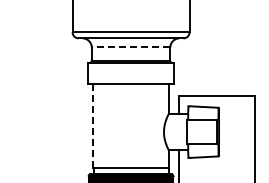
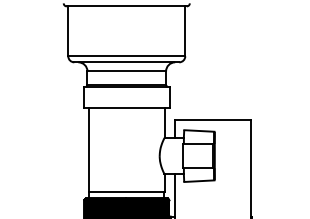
line: (130, 47) -> (126, 71), dashed -> solid
line: (92, 126) -> (88, 150), dashed -> solid

